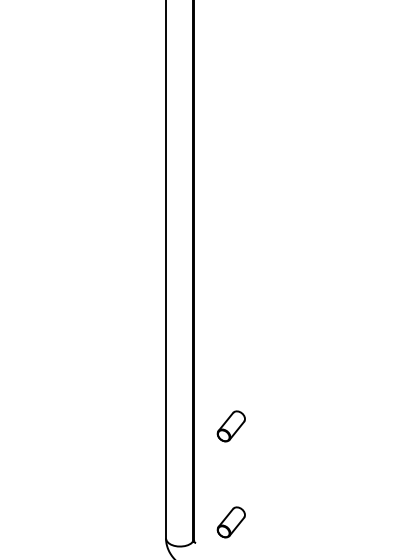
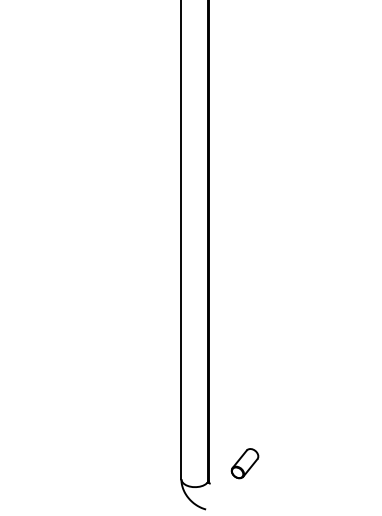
part: (230, 426) -> (244, 370), removed

